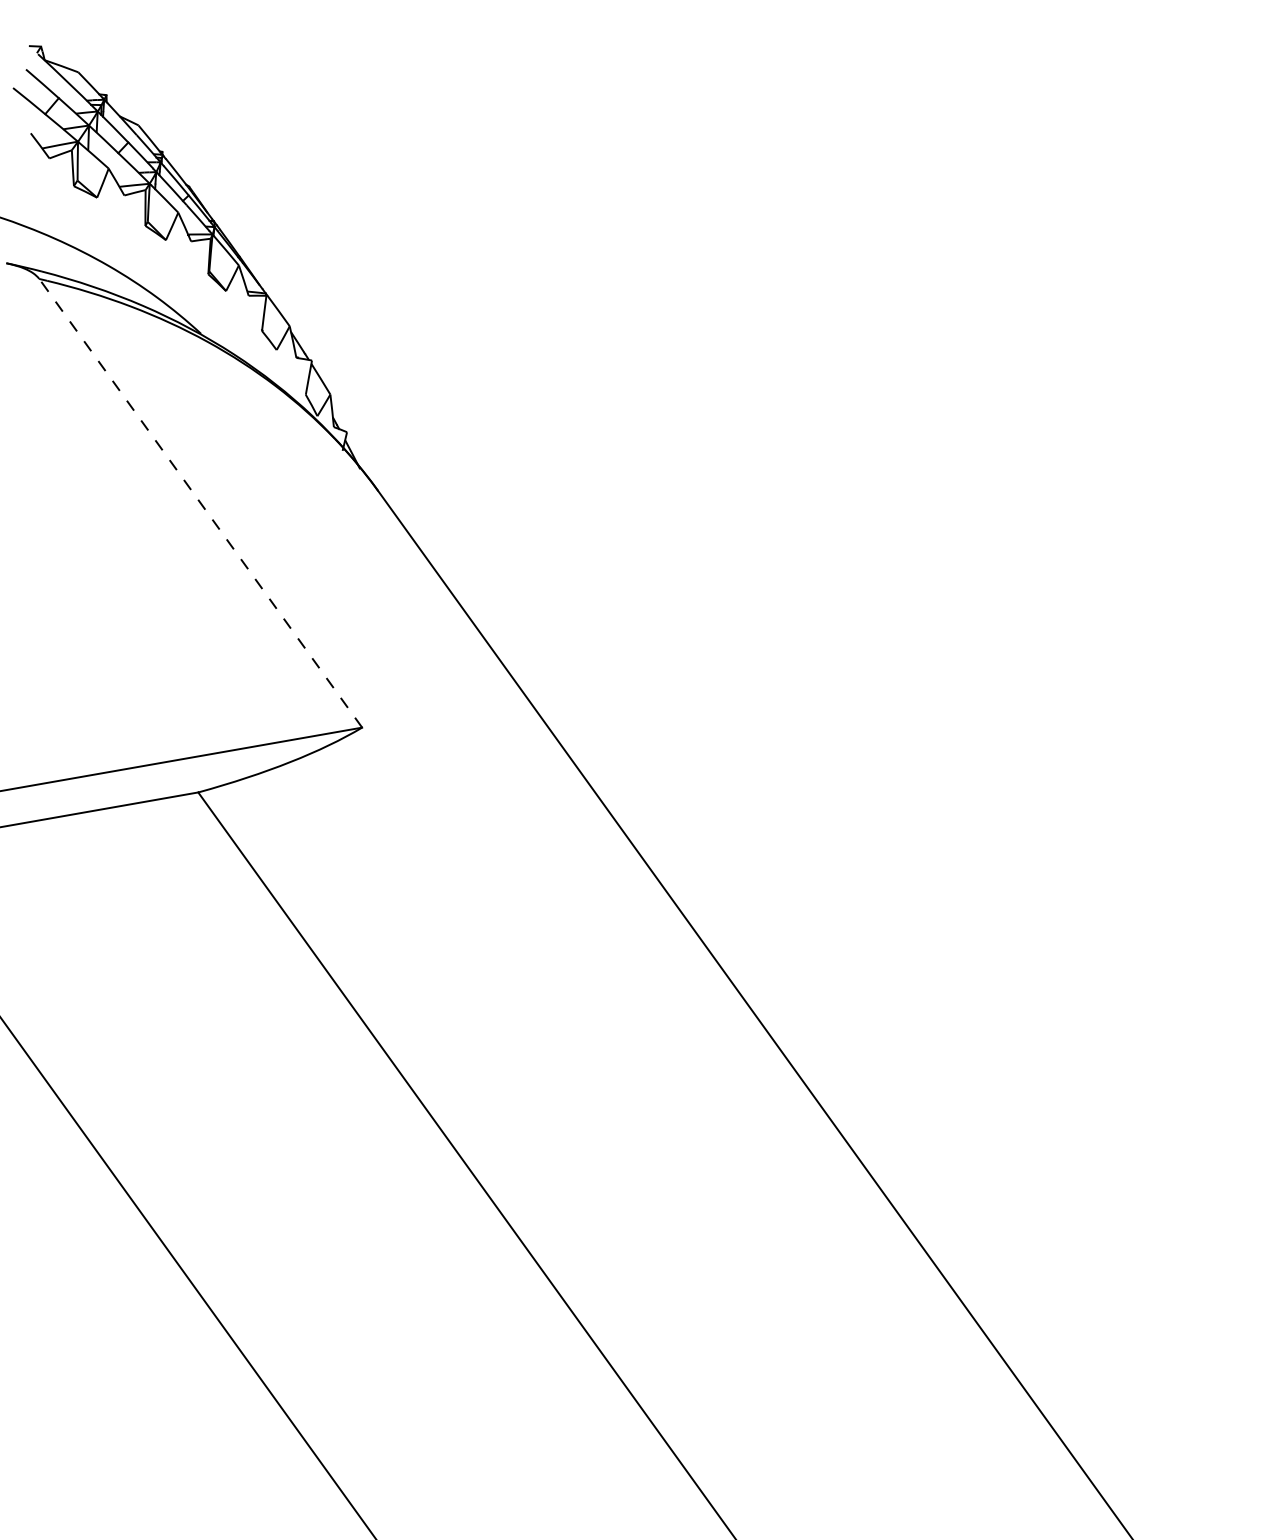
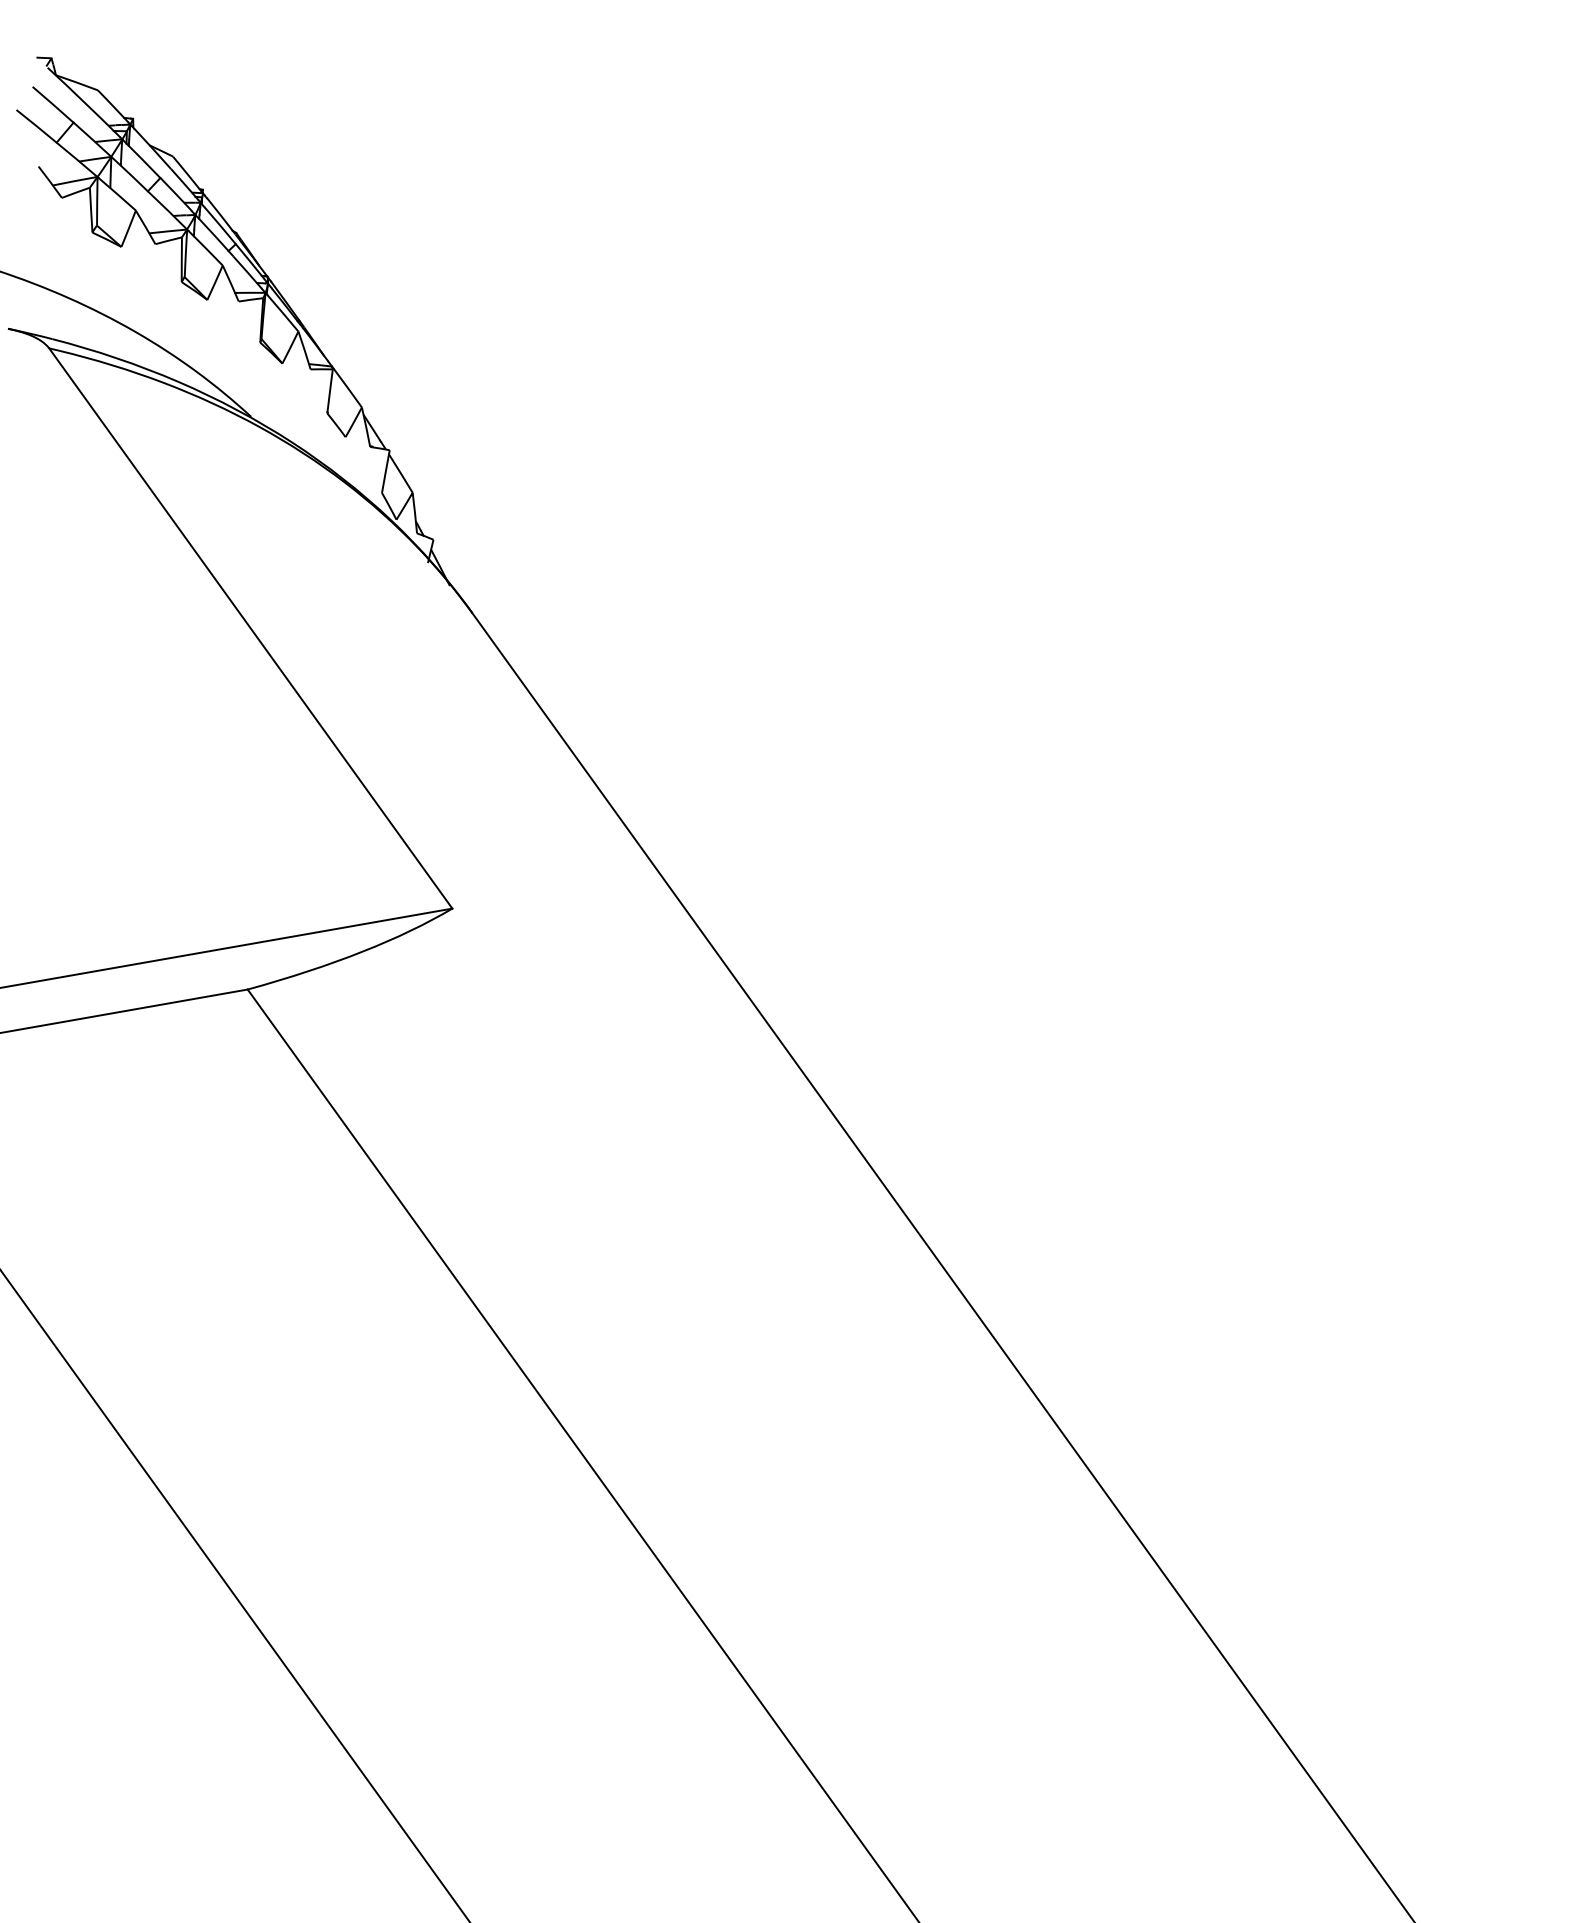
line: (200, 503) -> (250, 628), dashed -> solid

